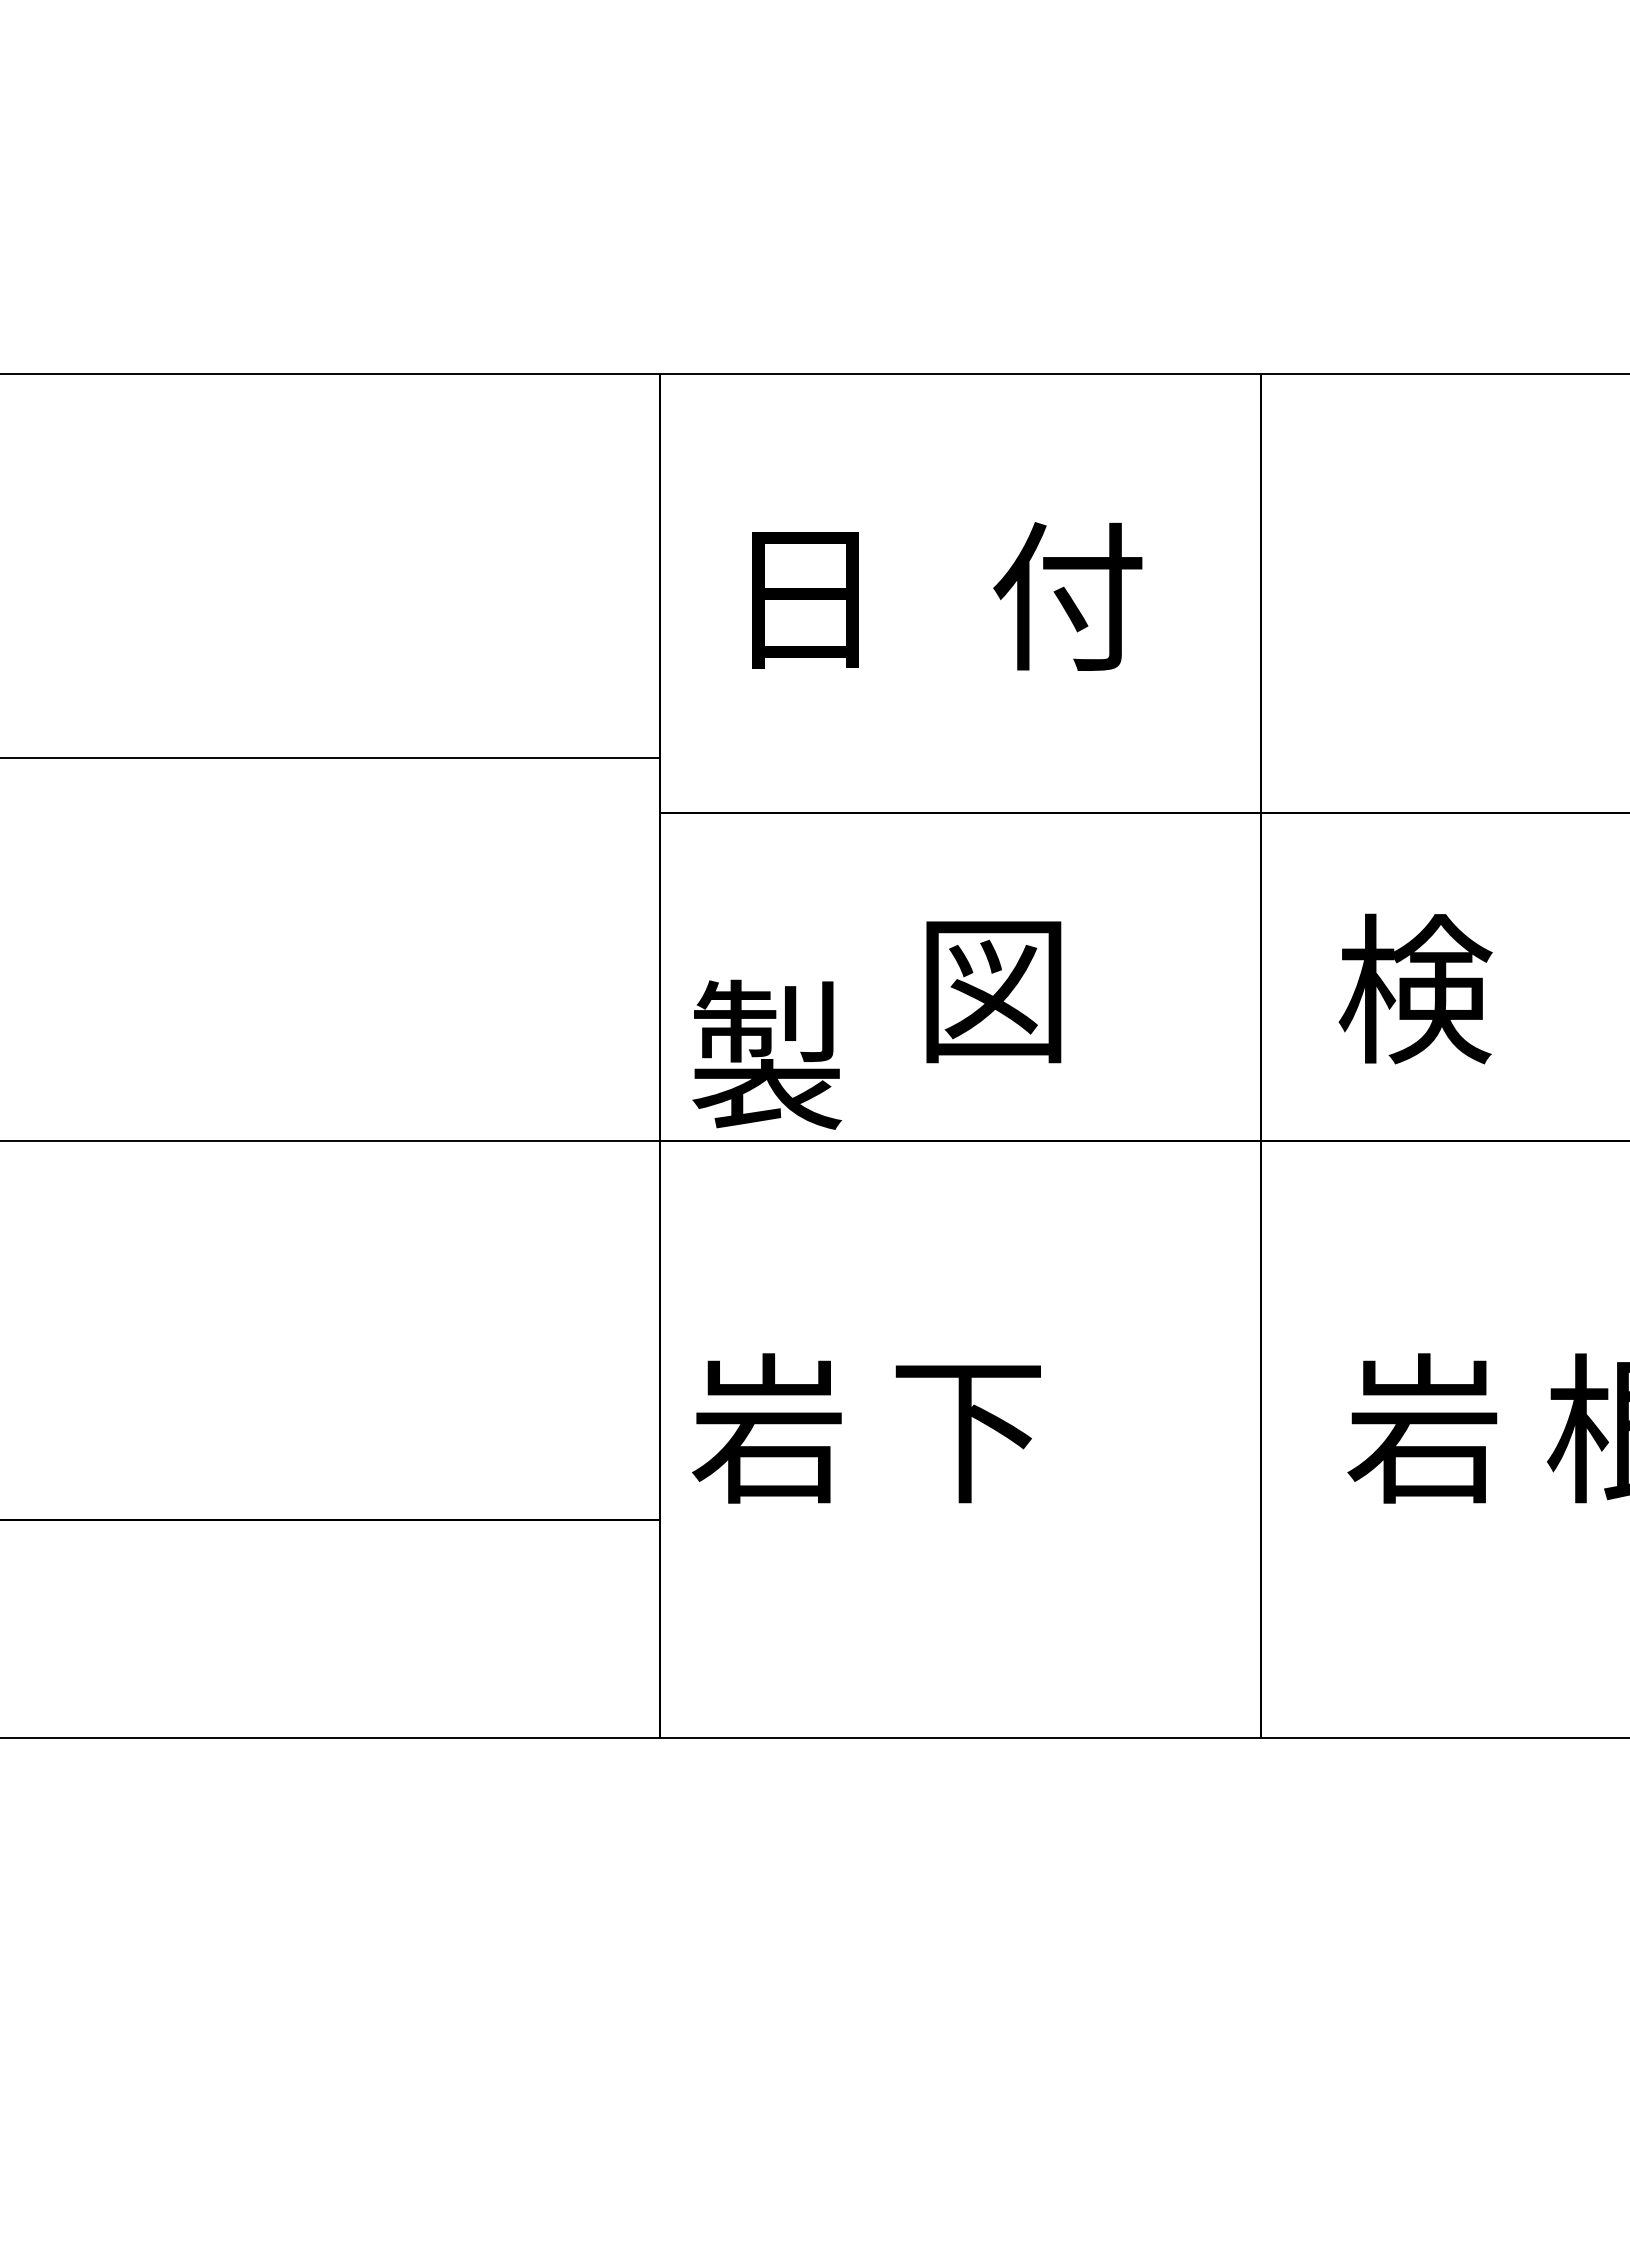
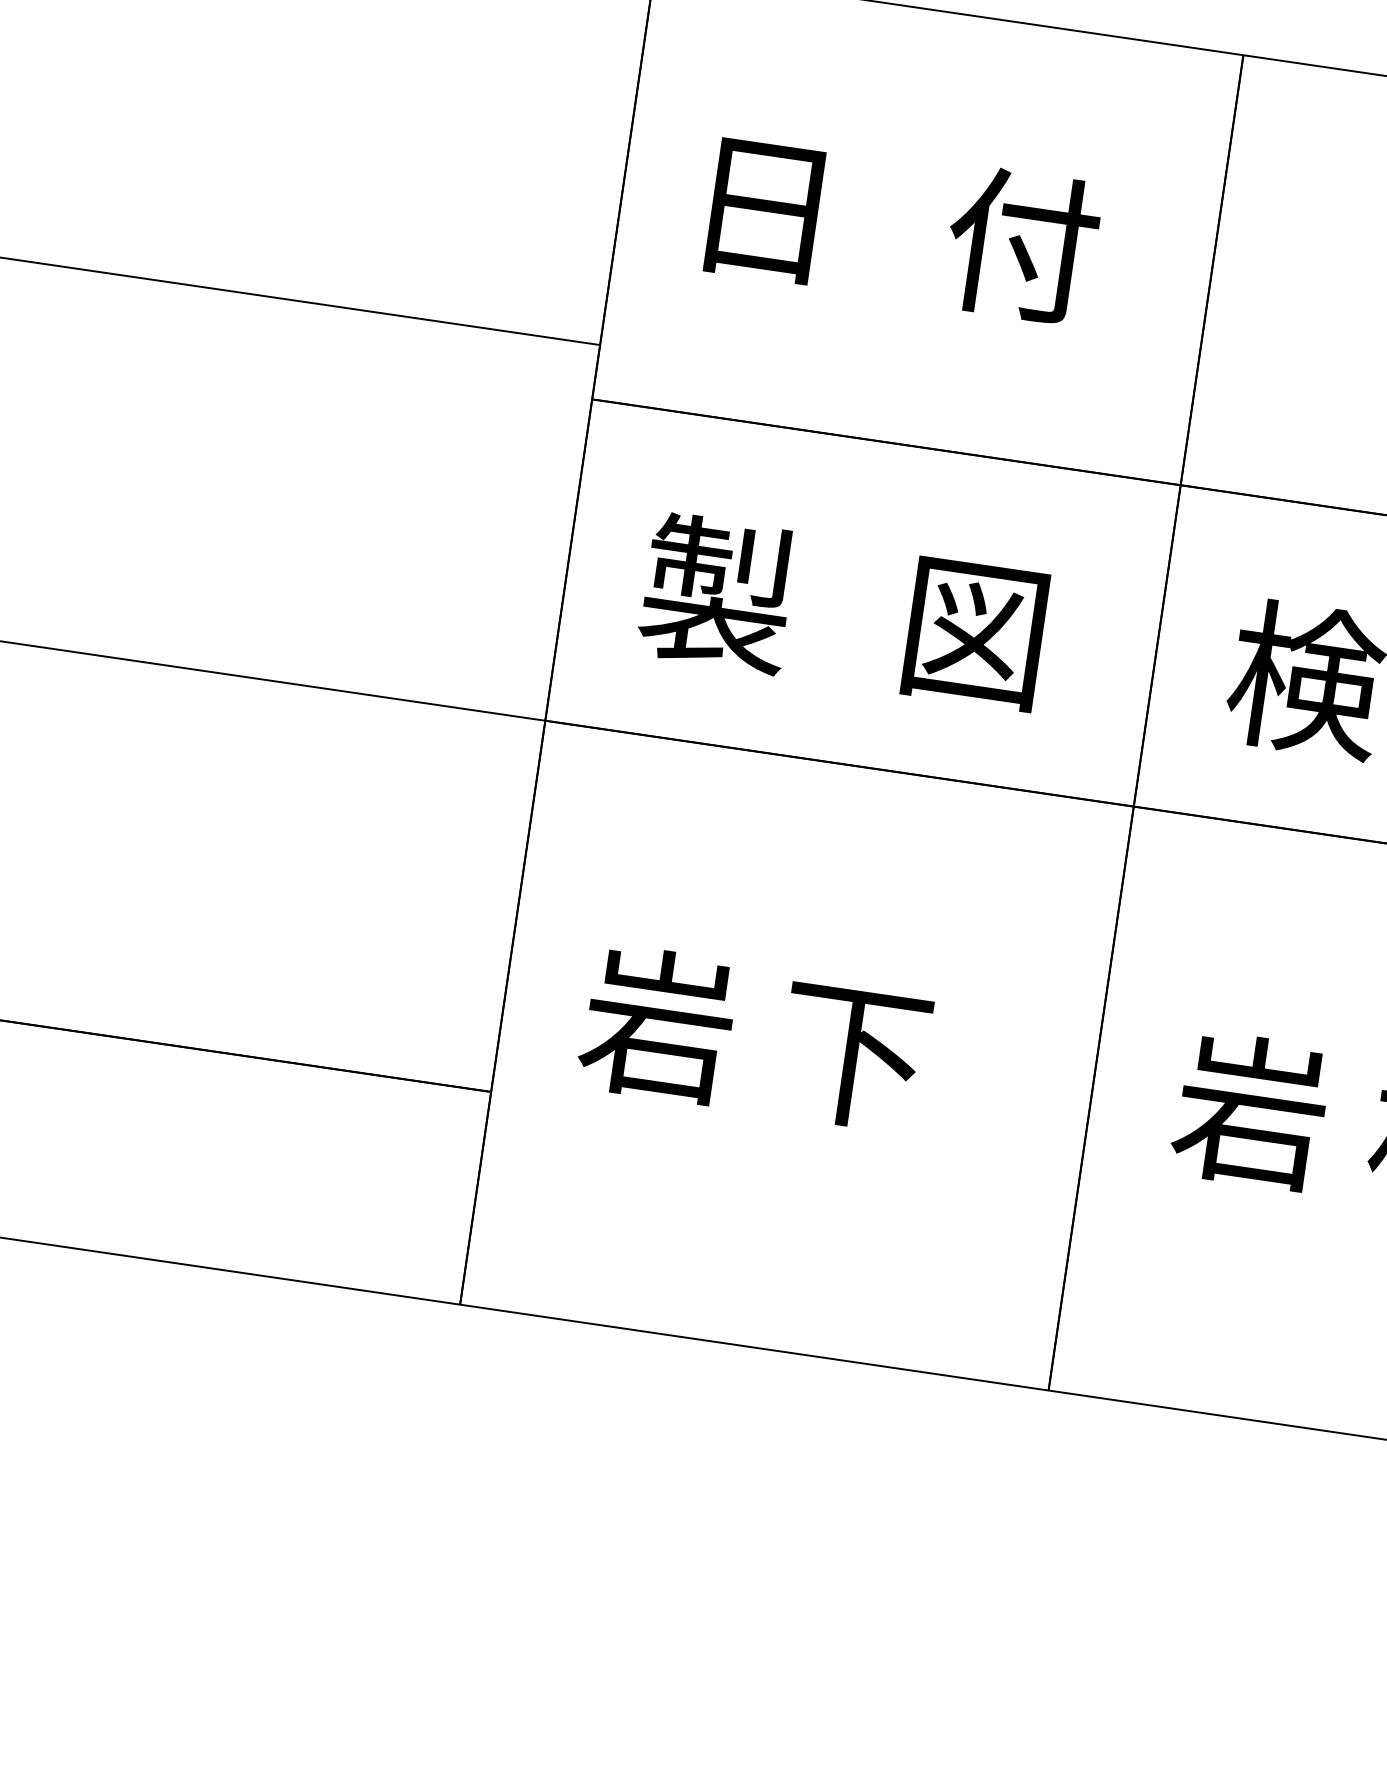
text: (993, 992) -> (974, 634), moved
text: (767, 1054) -> (718, 593), moved
text: (866, 1428) -> (755, 1038), moved

